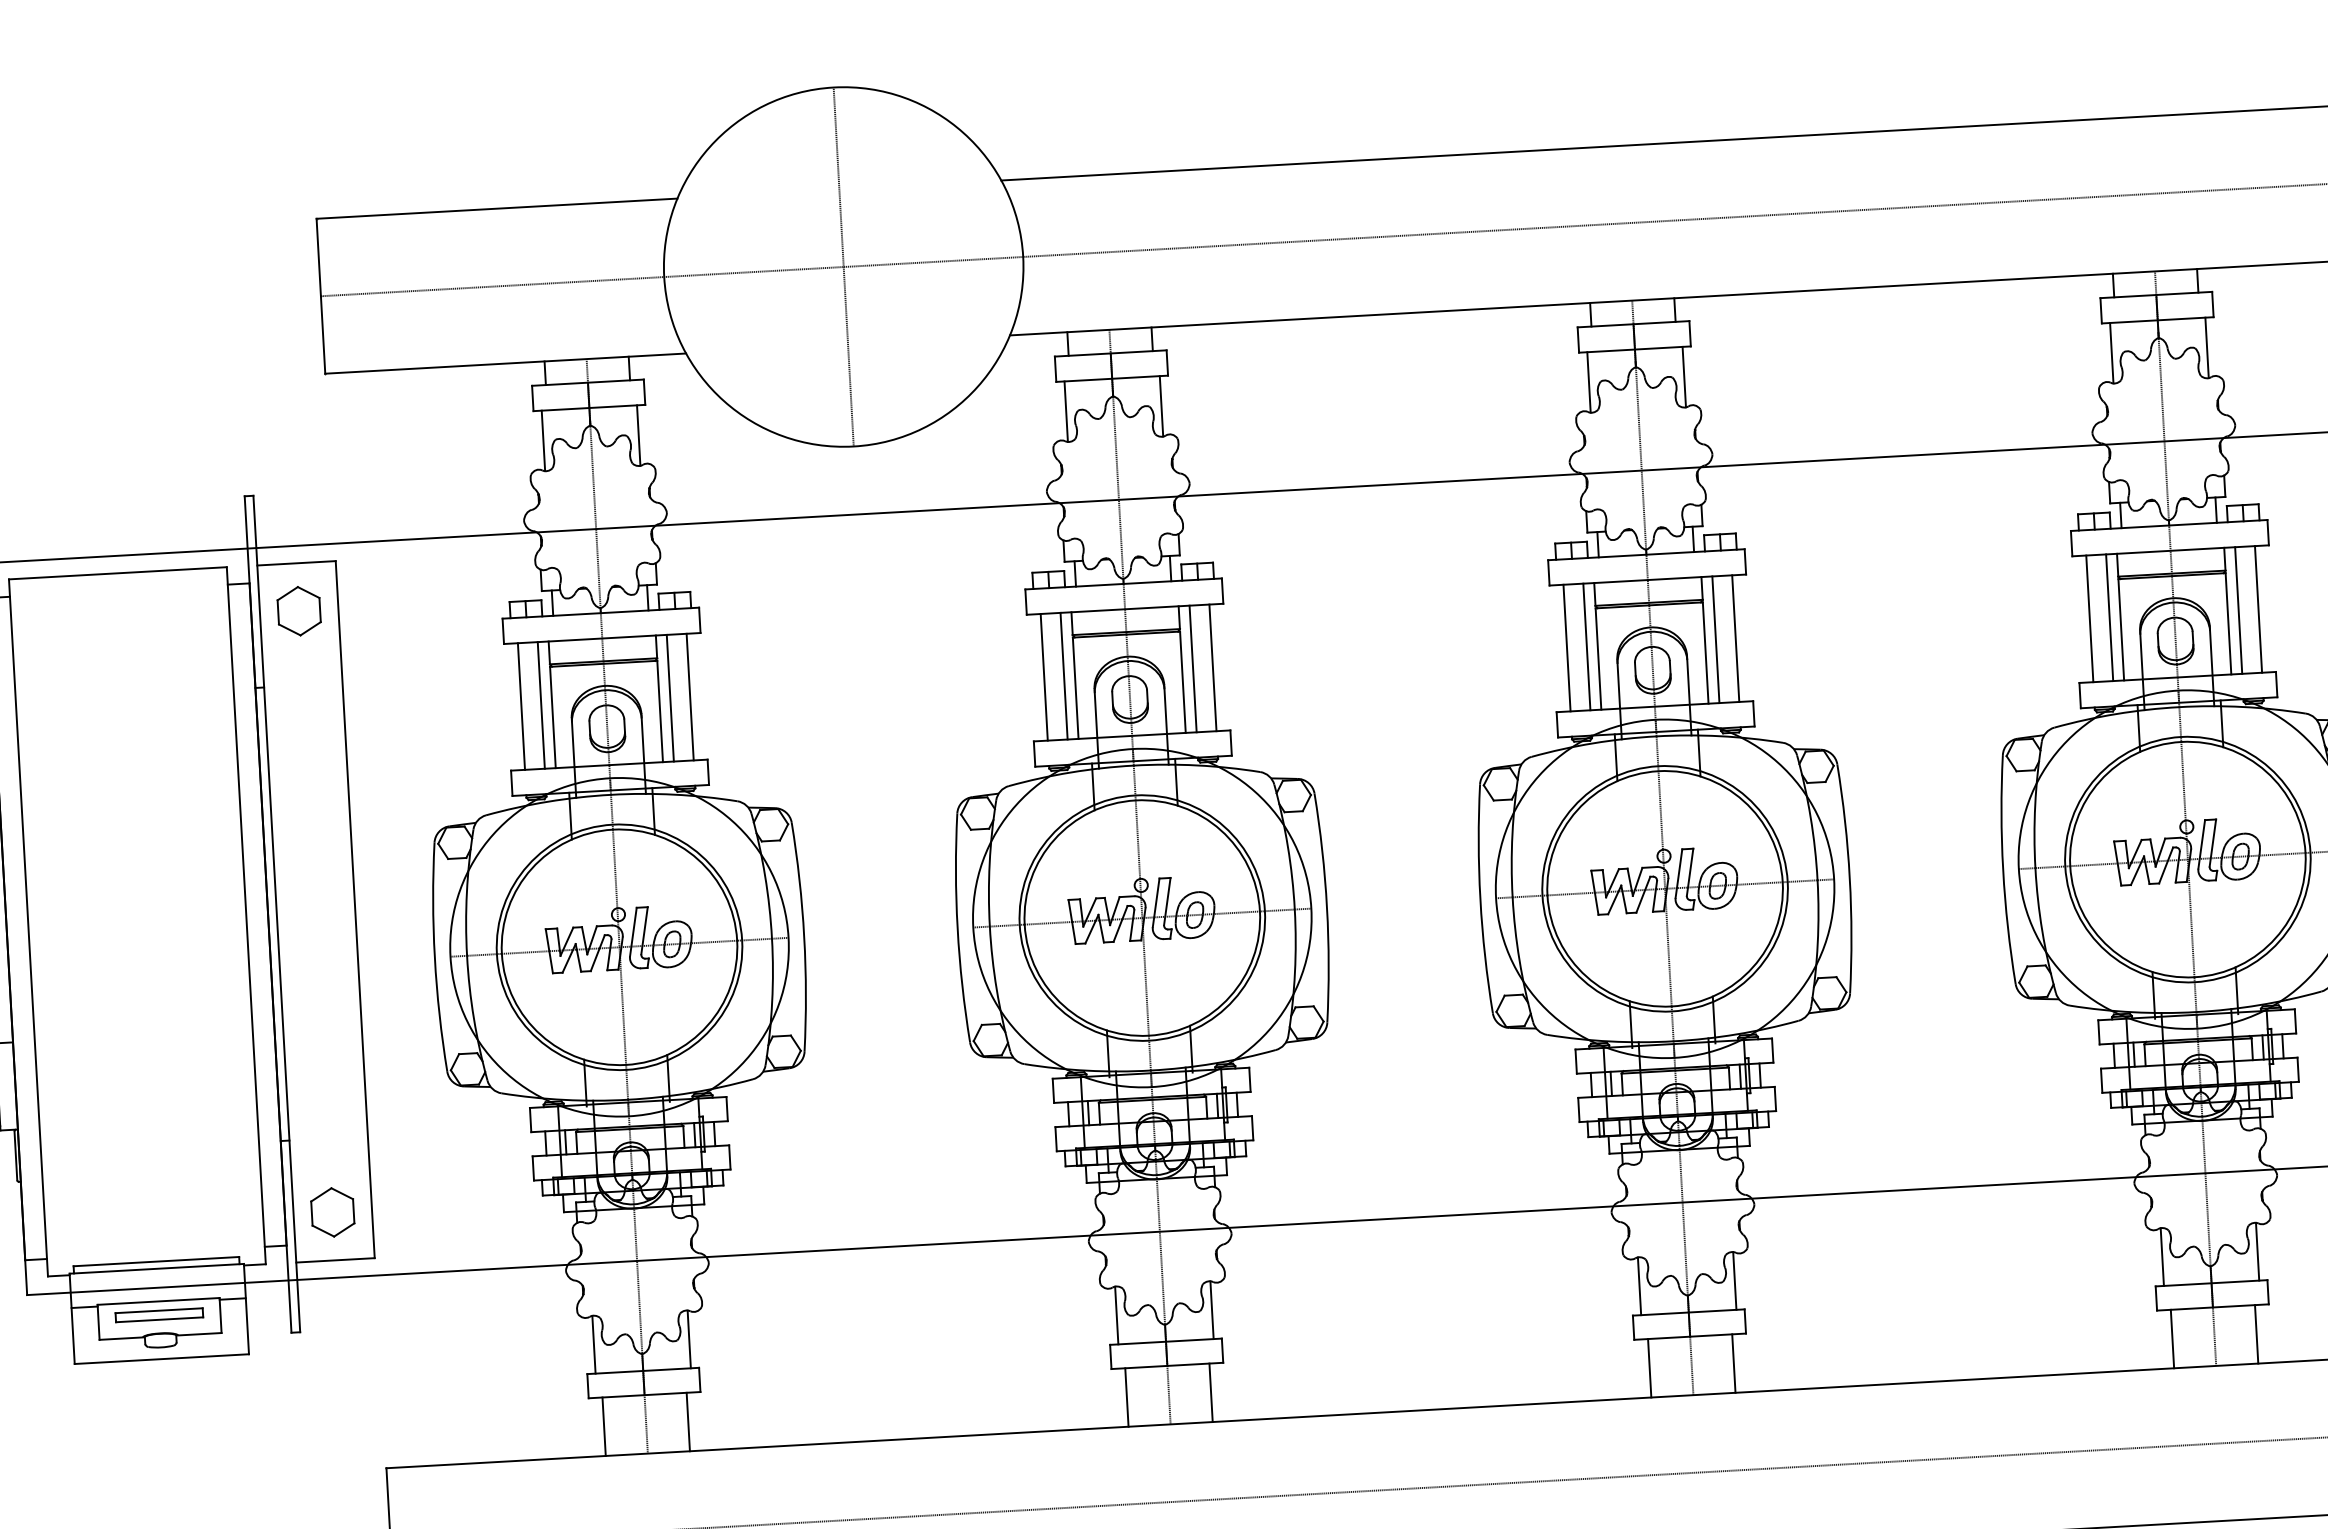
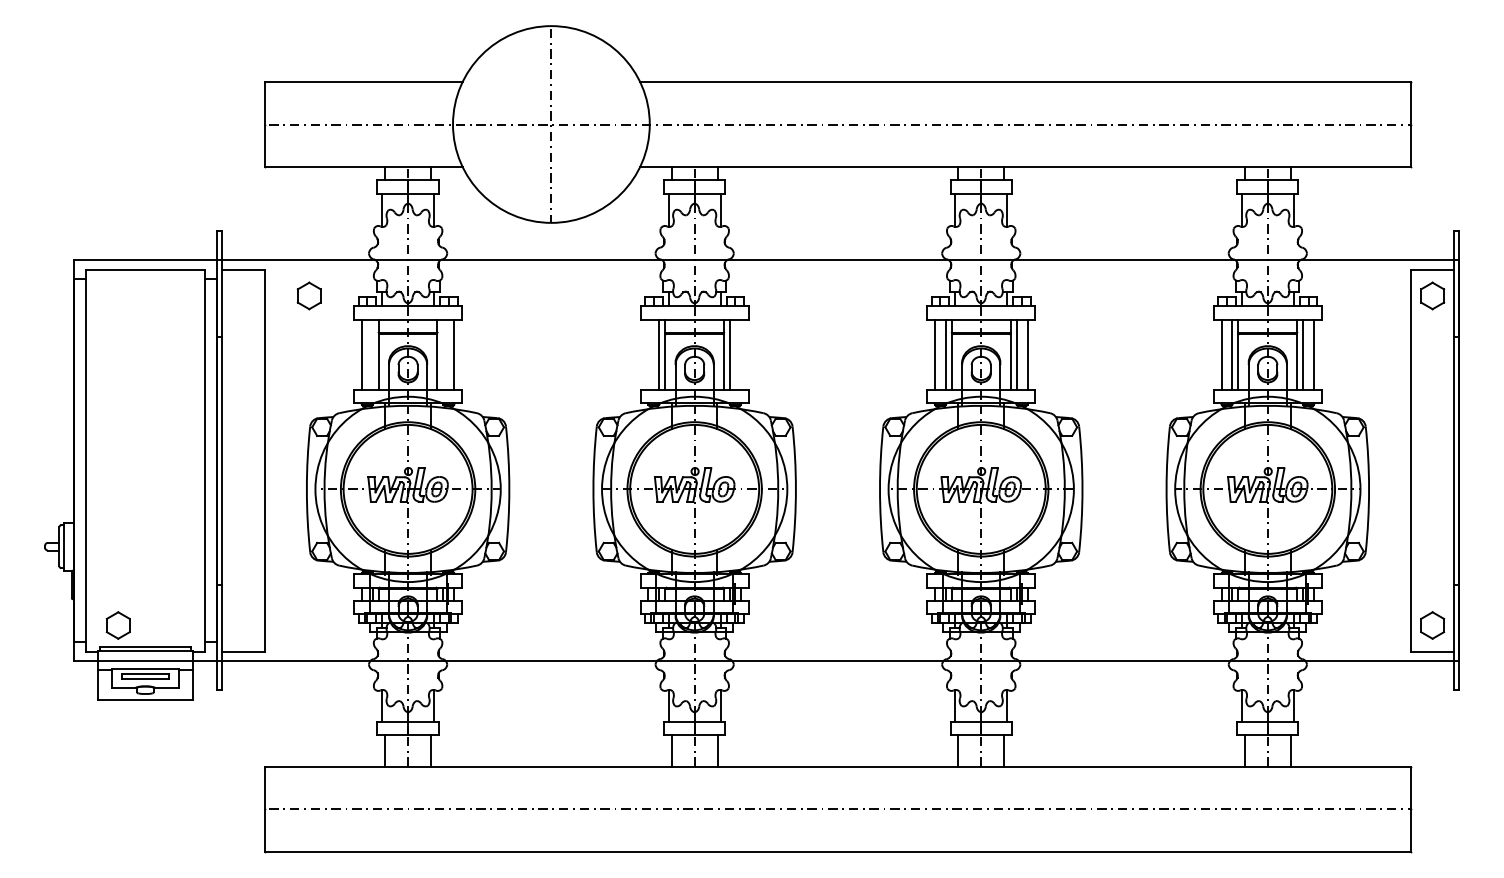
part: (297, 610) -> (308, 295), moved
line: (1212, 667) -> (740, 354), removed
line: (1044, 676) -> (648, 354), removed
line: (670, 697) -> (443, 354), removed
line: (540, 704) -> (372, 354), removed
part: (331, 1212) -> (117, 625), moved

